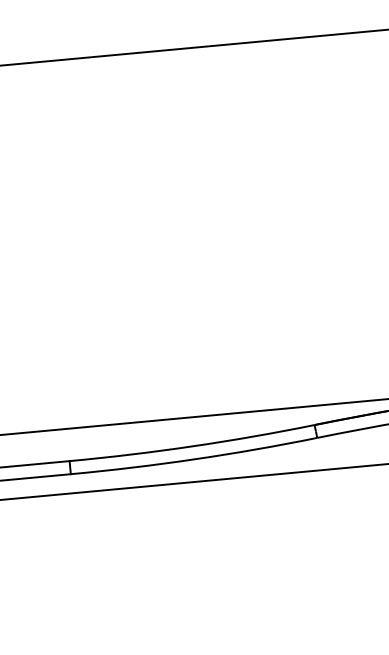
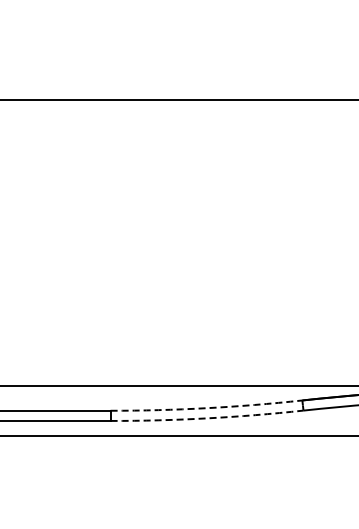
arc: (192, 446) -> (206, 408), solid -> dashed
arc: (194, 459) -> (207, 418), solid -> dashed

